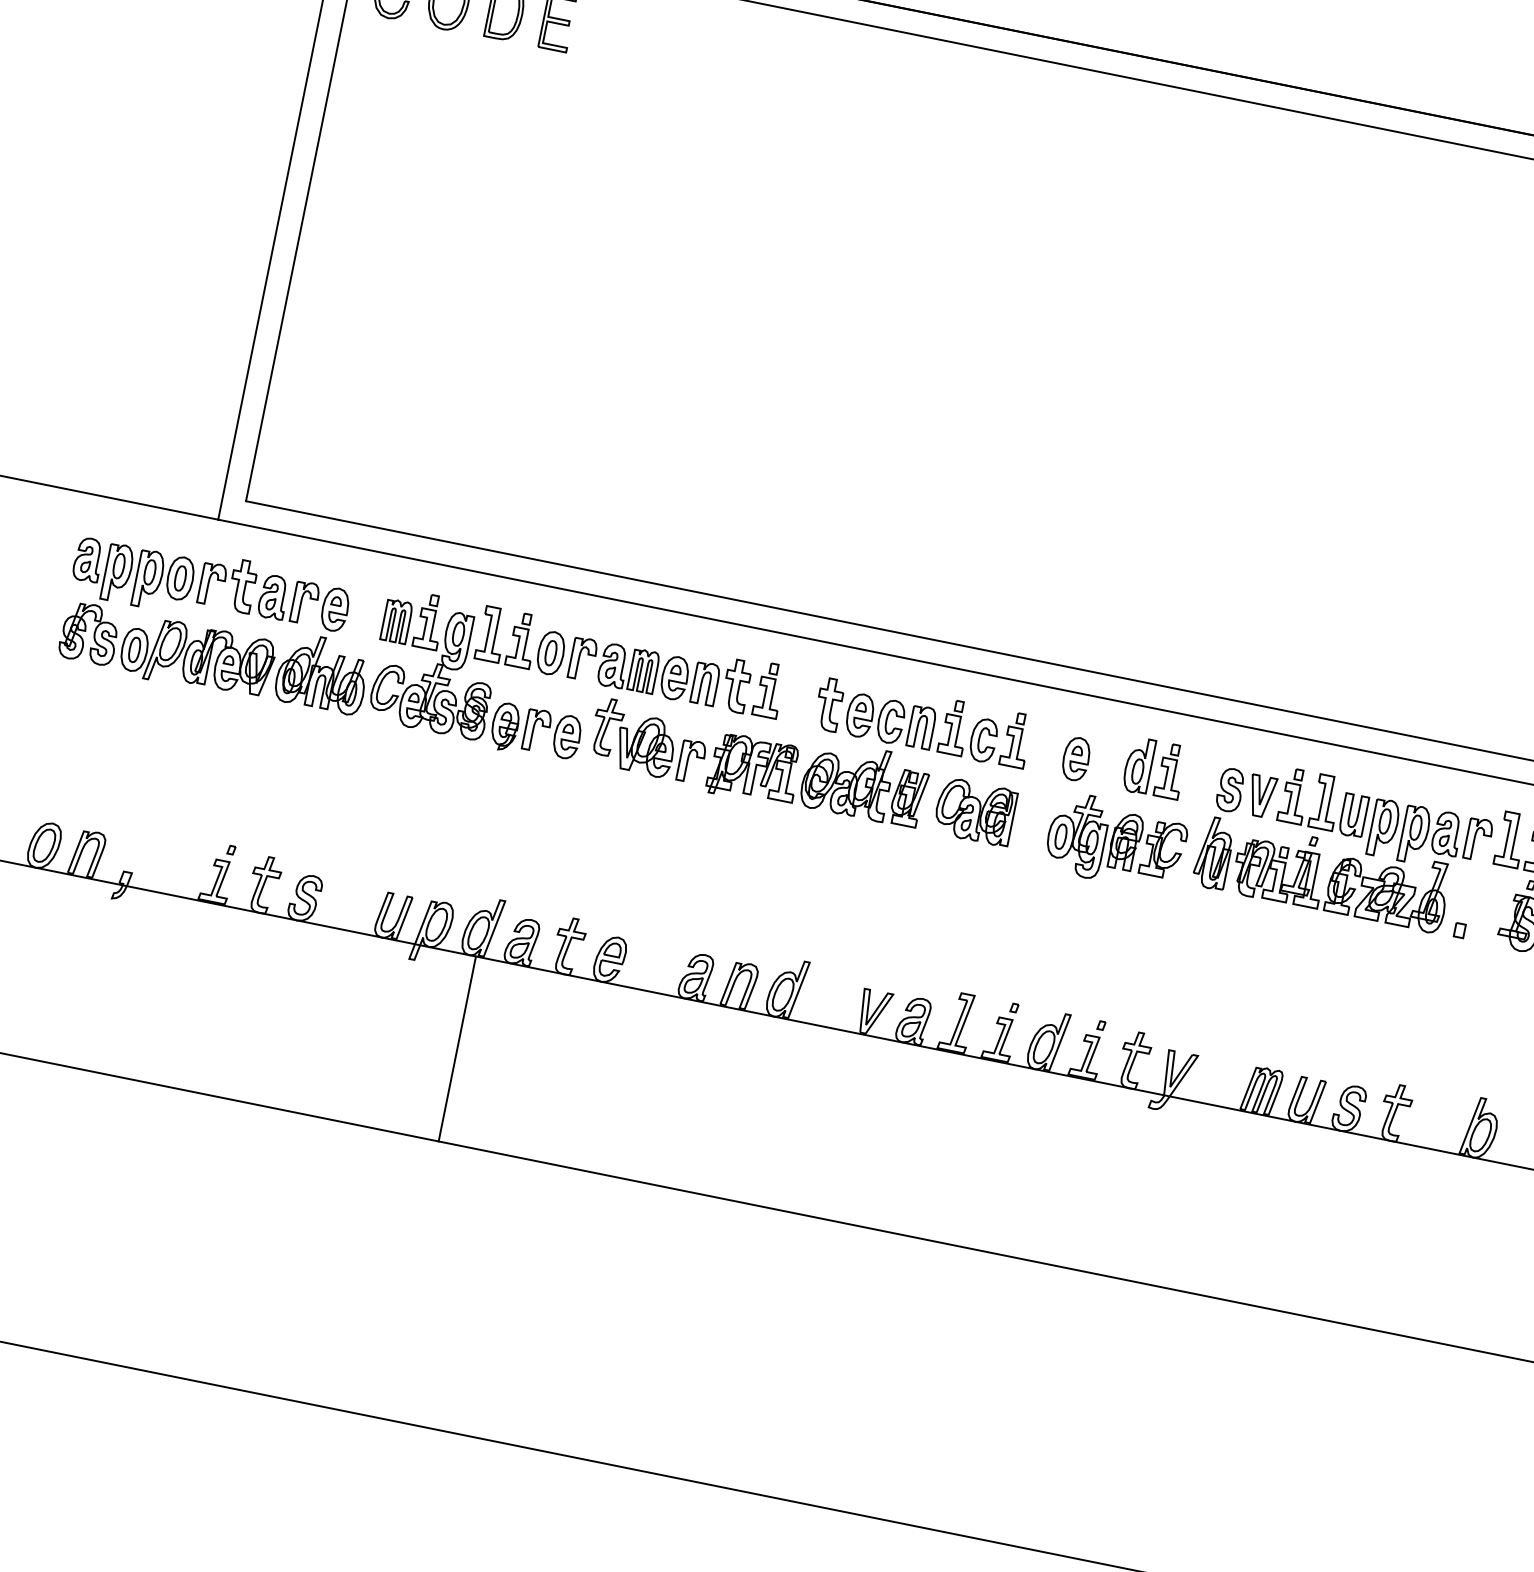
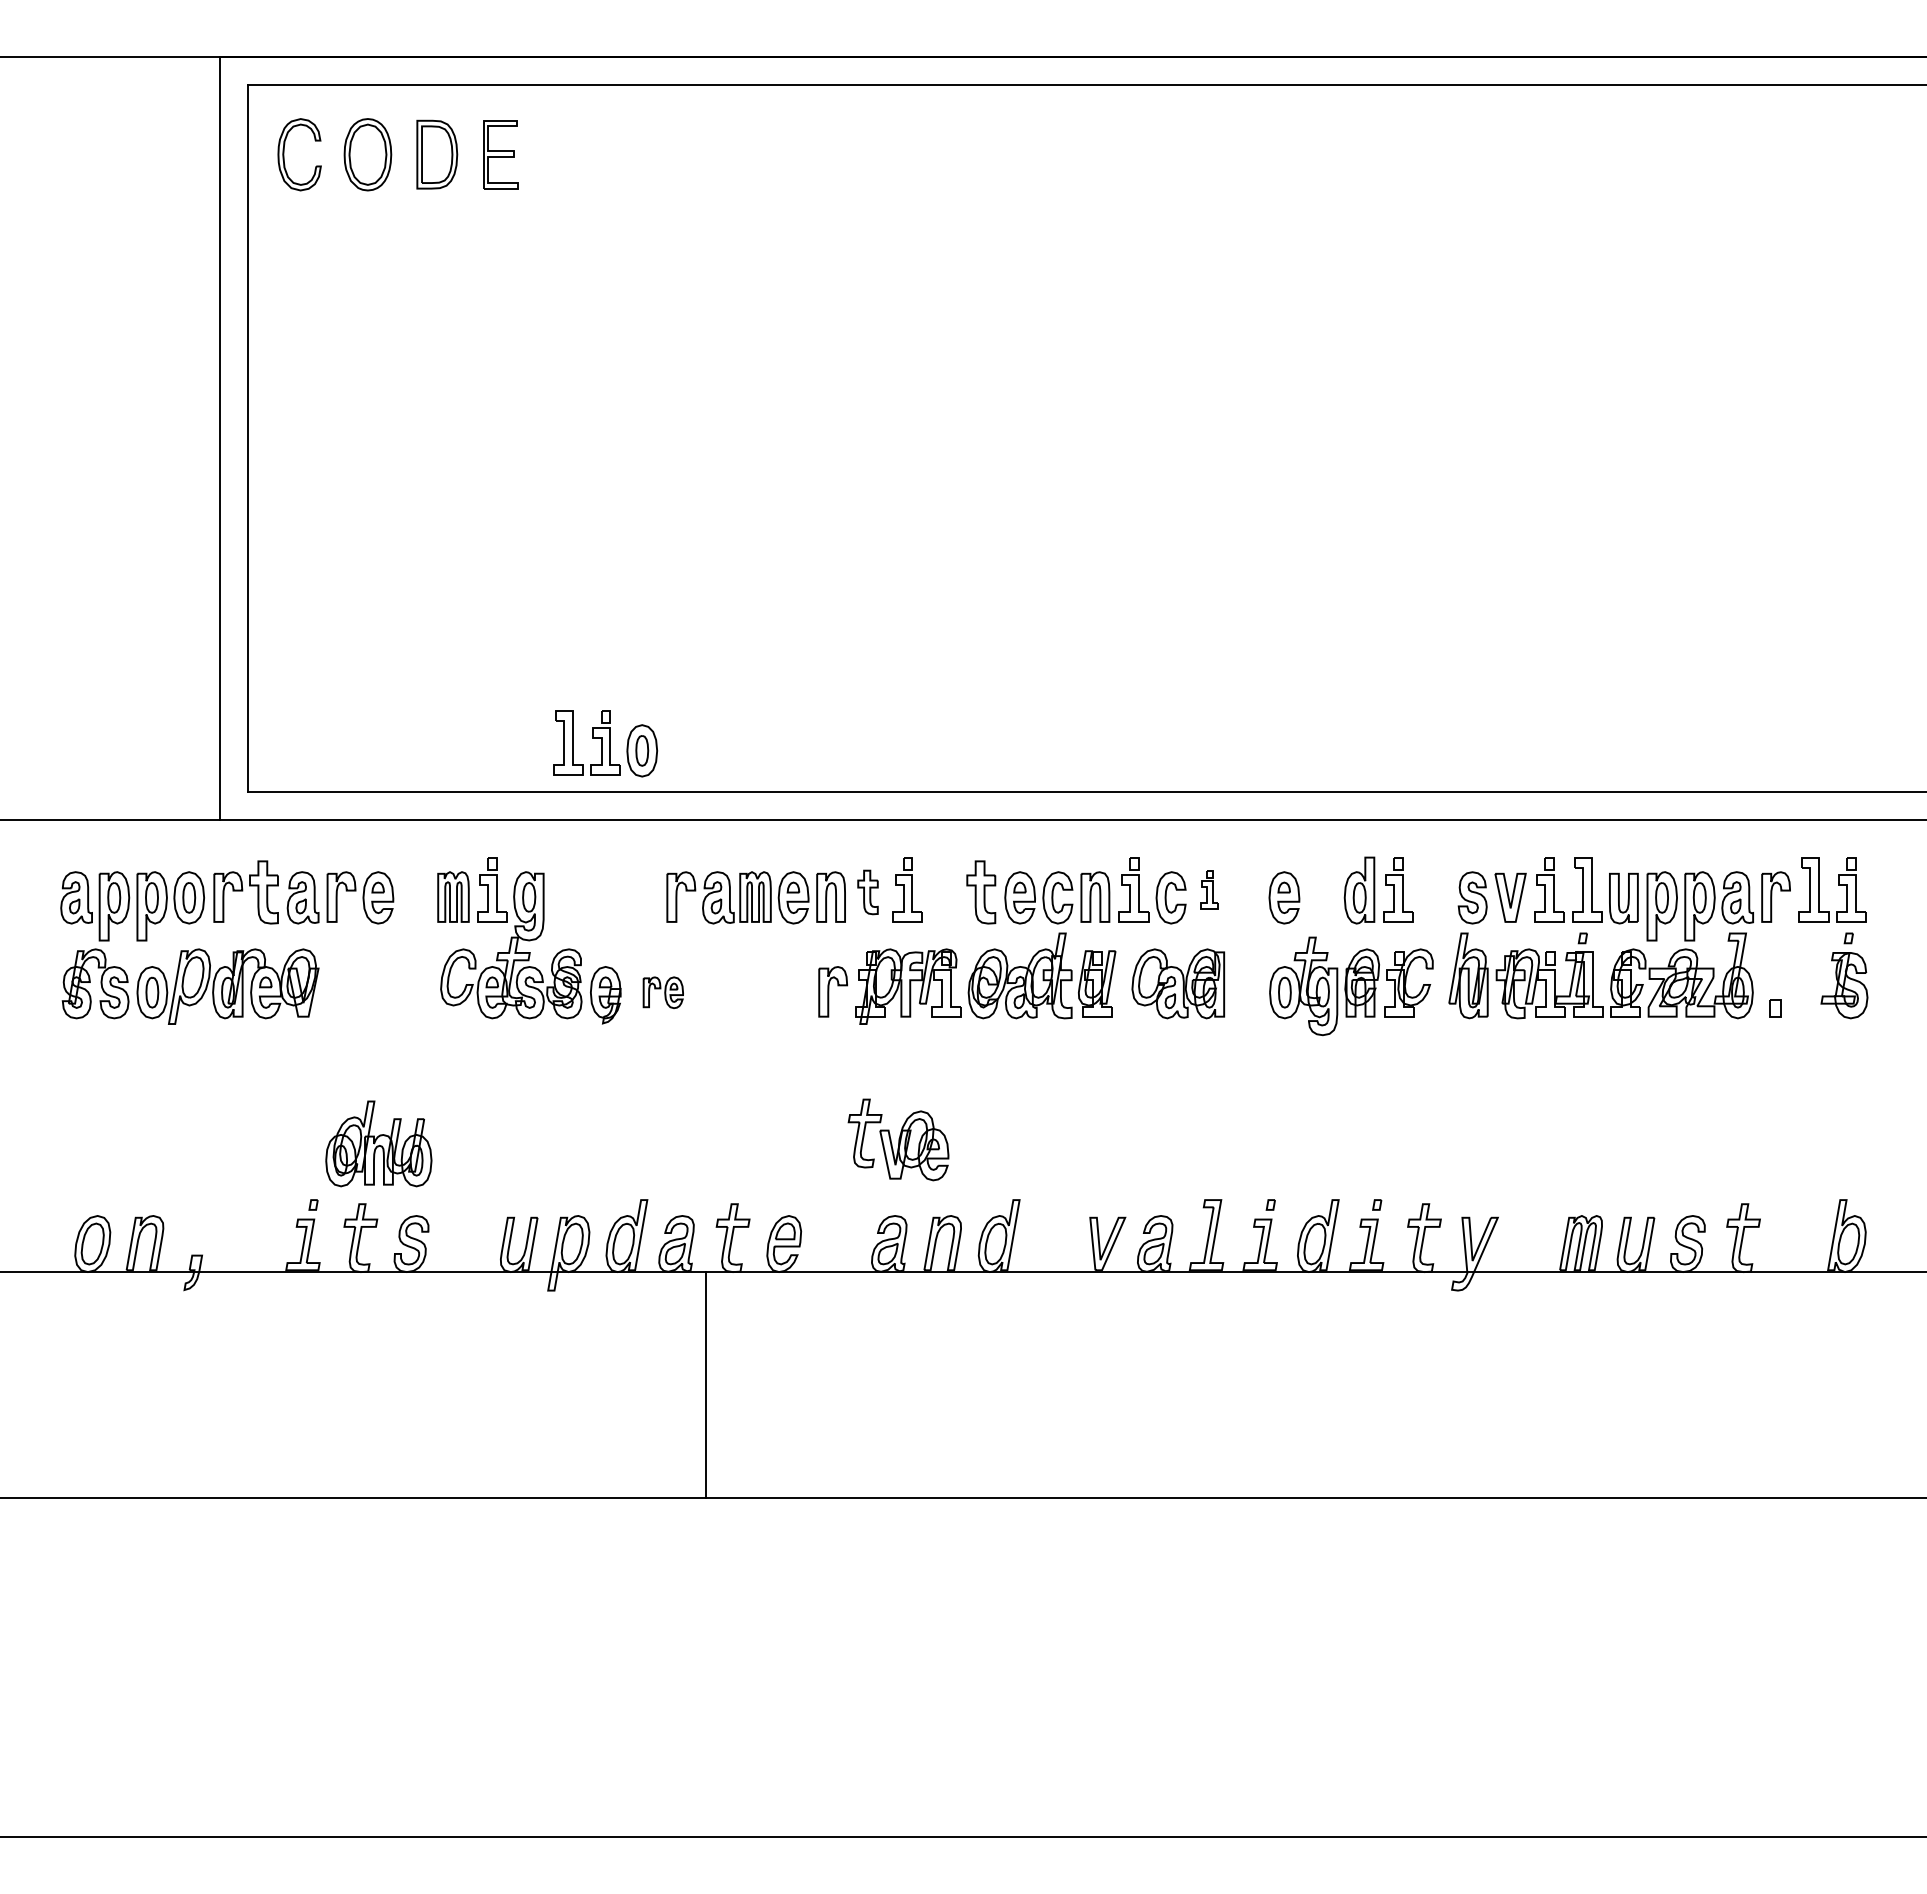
part: (522, 641) -> (605, 743), moved
part: (322, 673) -> (378, 1143), moved
part: (736, 685) -> (867, 892), size x0.7
part: (552, 734) -> (663, 992), size x0.6
part: (633, 737) -> (898, 1139), moved
part: (1016, 739) -> (1209, 889), size x0.6
line: (457, 1048) -> (705, 1384), moved

